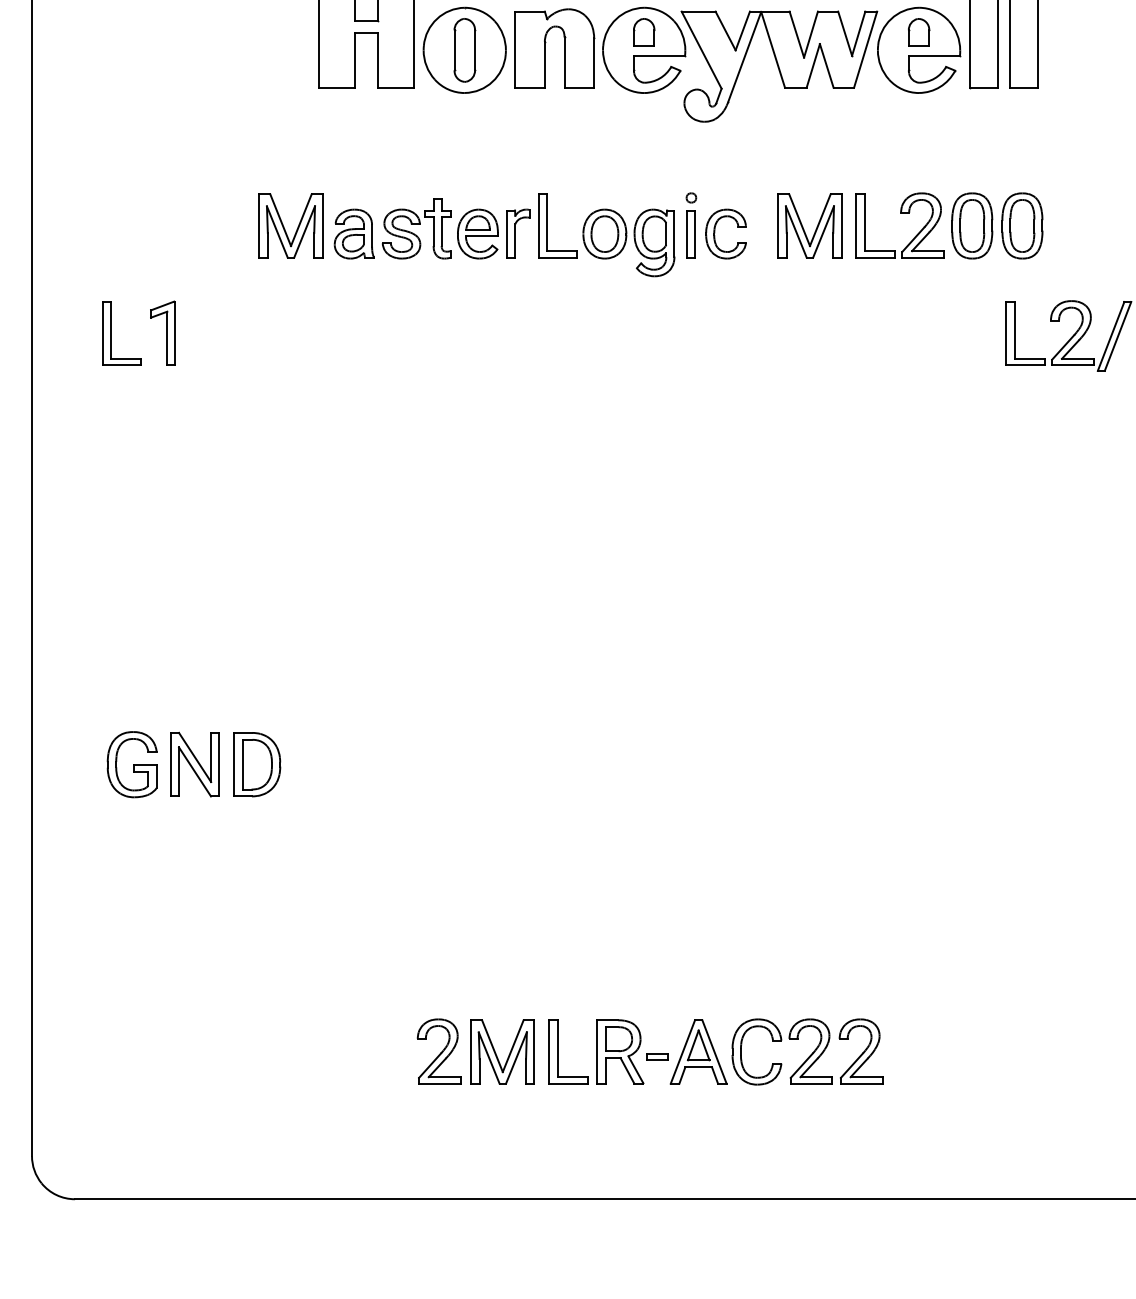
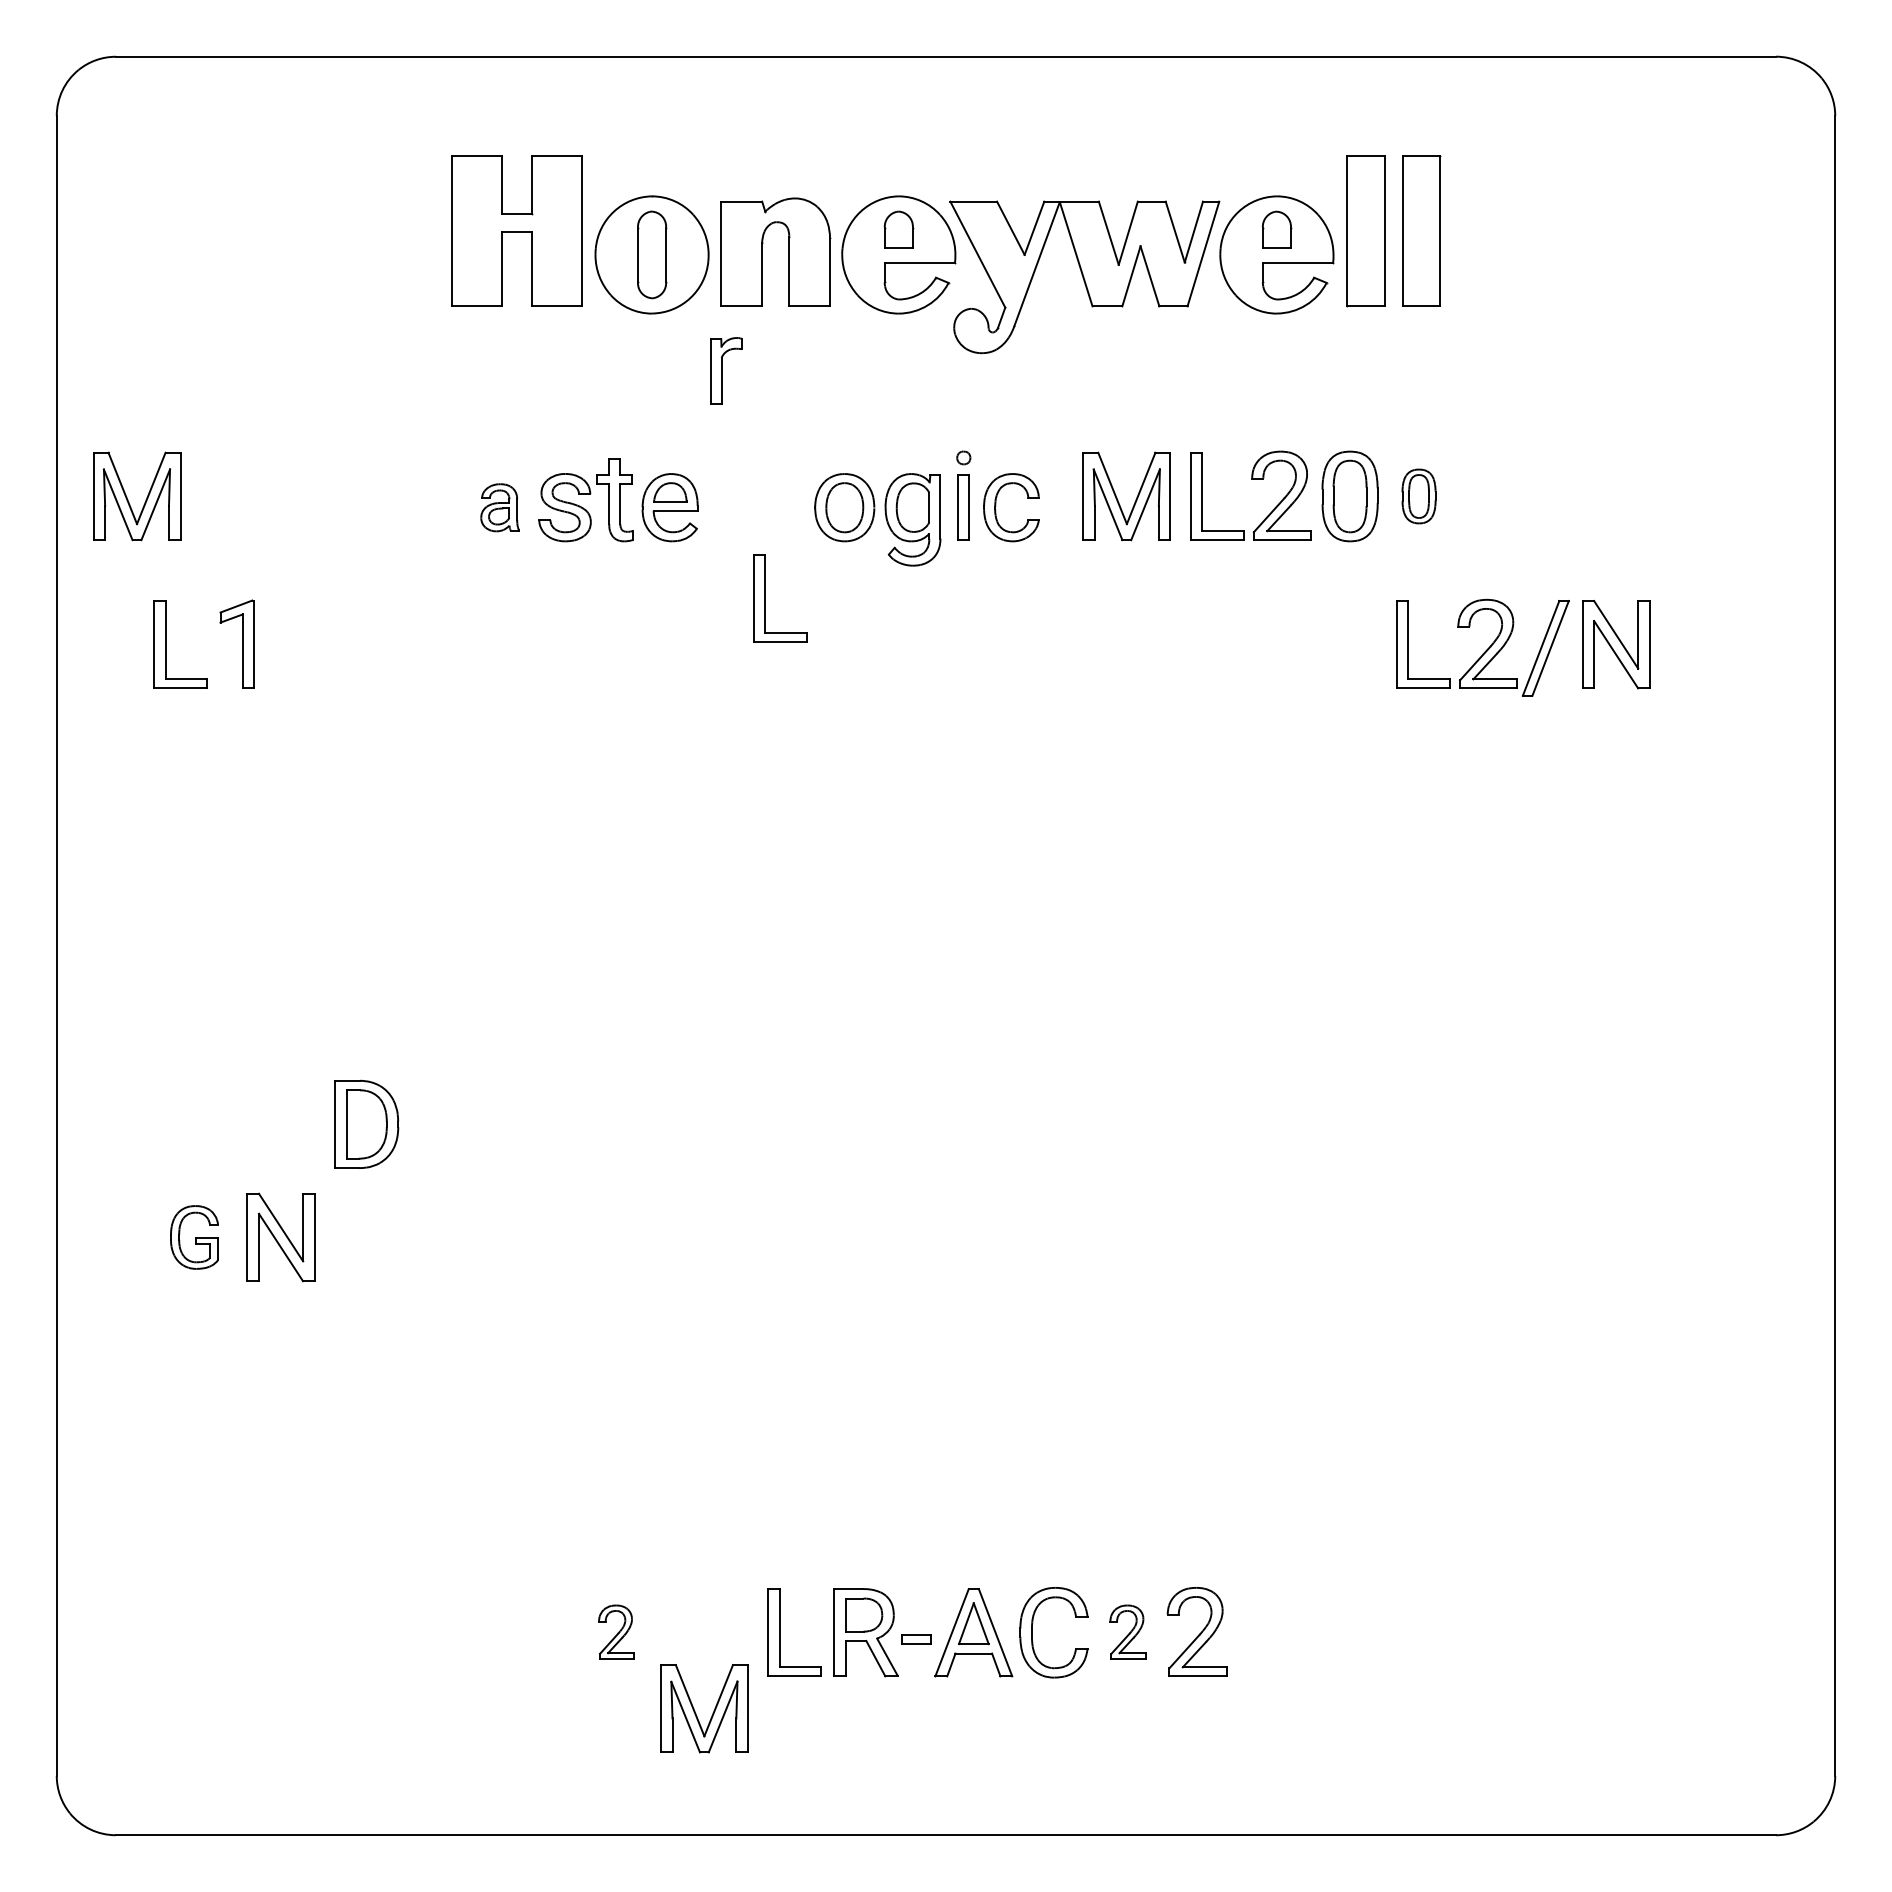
part: (547, 225) -> (765, 598), moved
part: (1021, 225) -> (1418, 496), size x0.6
part: (297, 228) -> (145, 499), moved
part: (353, 233) -> (499, 507), size x0.7
part: (518, 233) -> (726, 370), moved
part: (257, 763) -> (366, 1123), moved
part: (132, 764) -> (194, 1237), size x0.7
part: (438, 1051) -> (616, 1631), size x0.6
part: (810, 1051) -> (1127, 1631), size x0.6
part: (509, 1053) -> (713, 1710), moved

